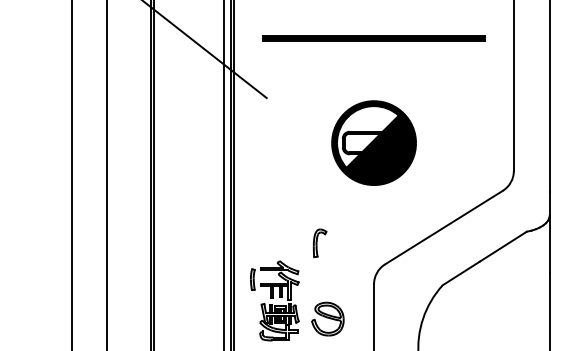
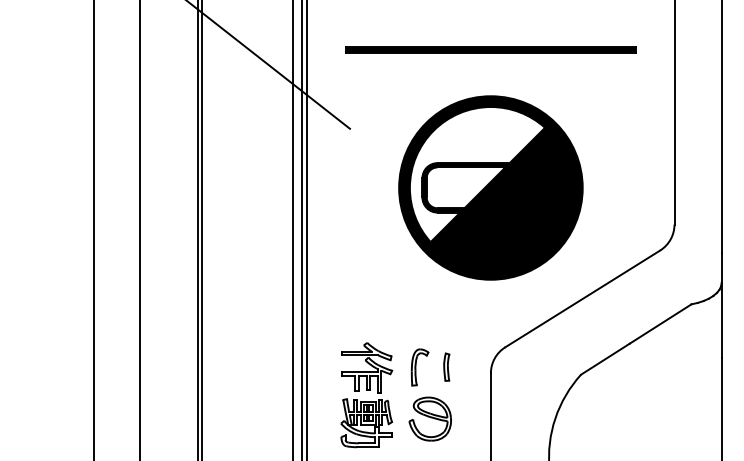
part: (373, 142) -> (490, 187), size x1.67
part: (319, 243) -> (419, 367), moved
part: (252, 279) -> (446, 366), moved

